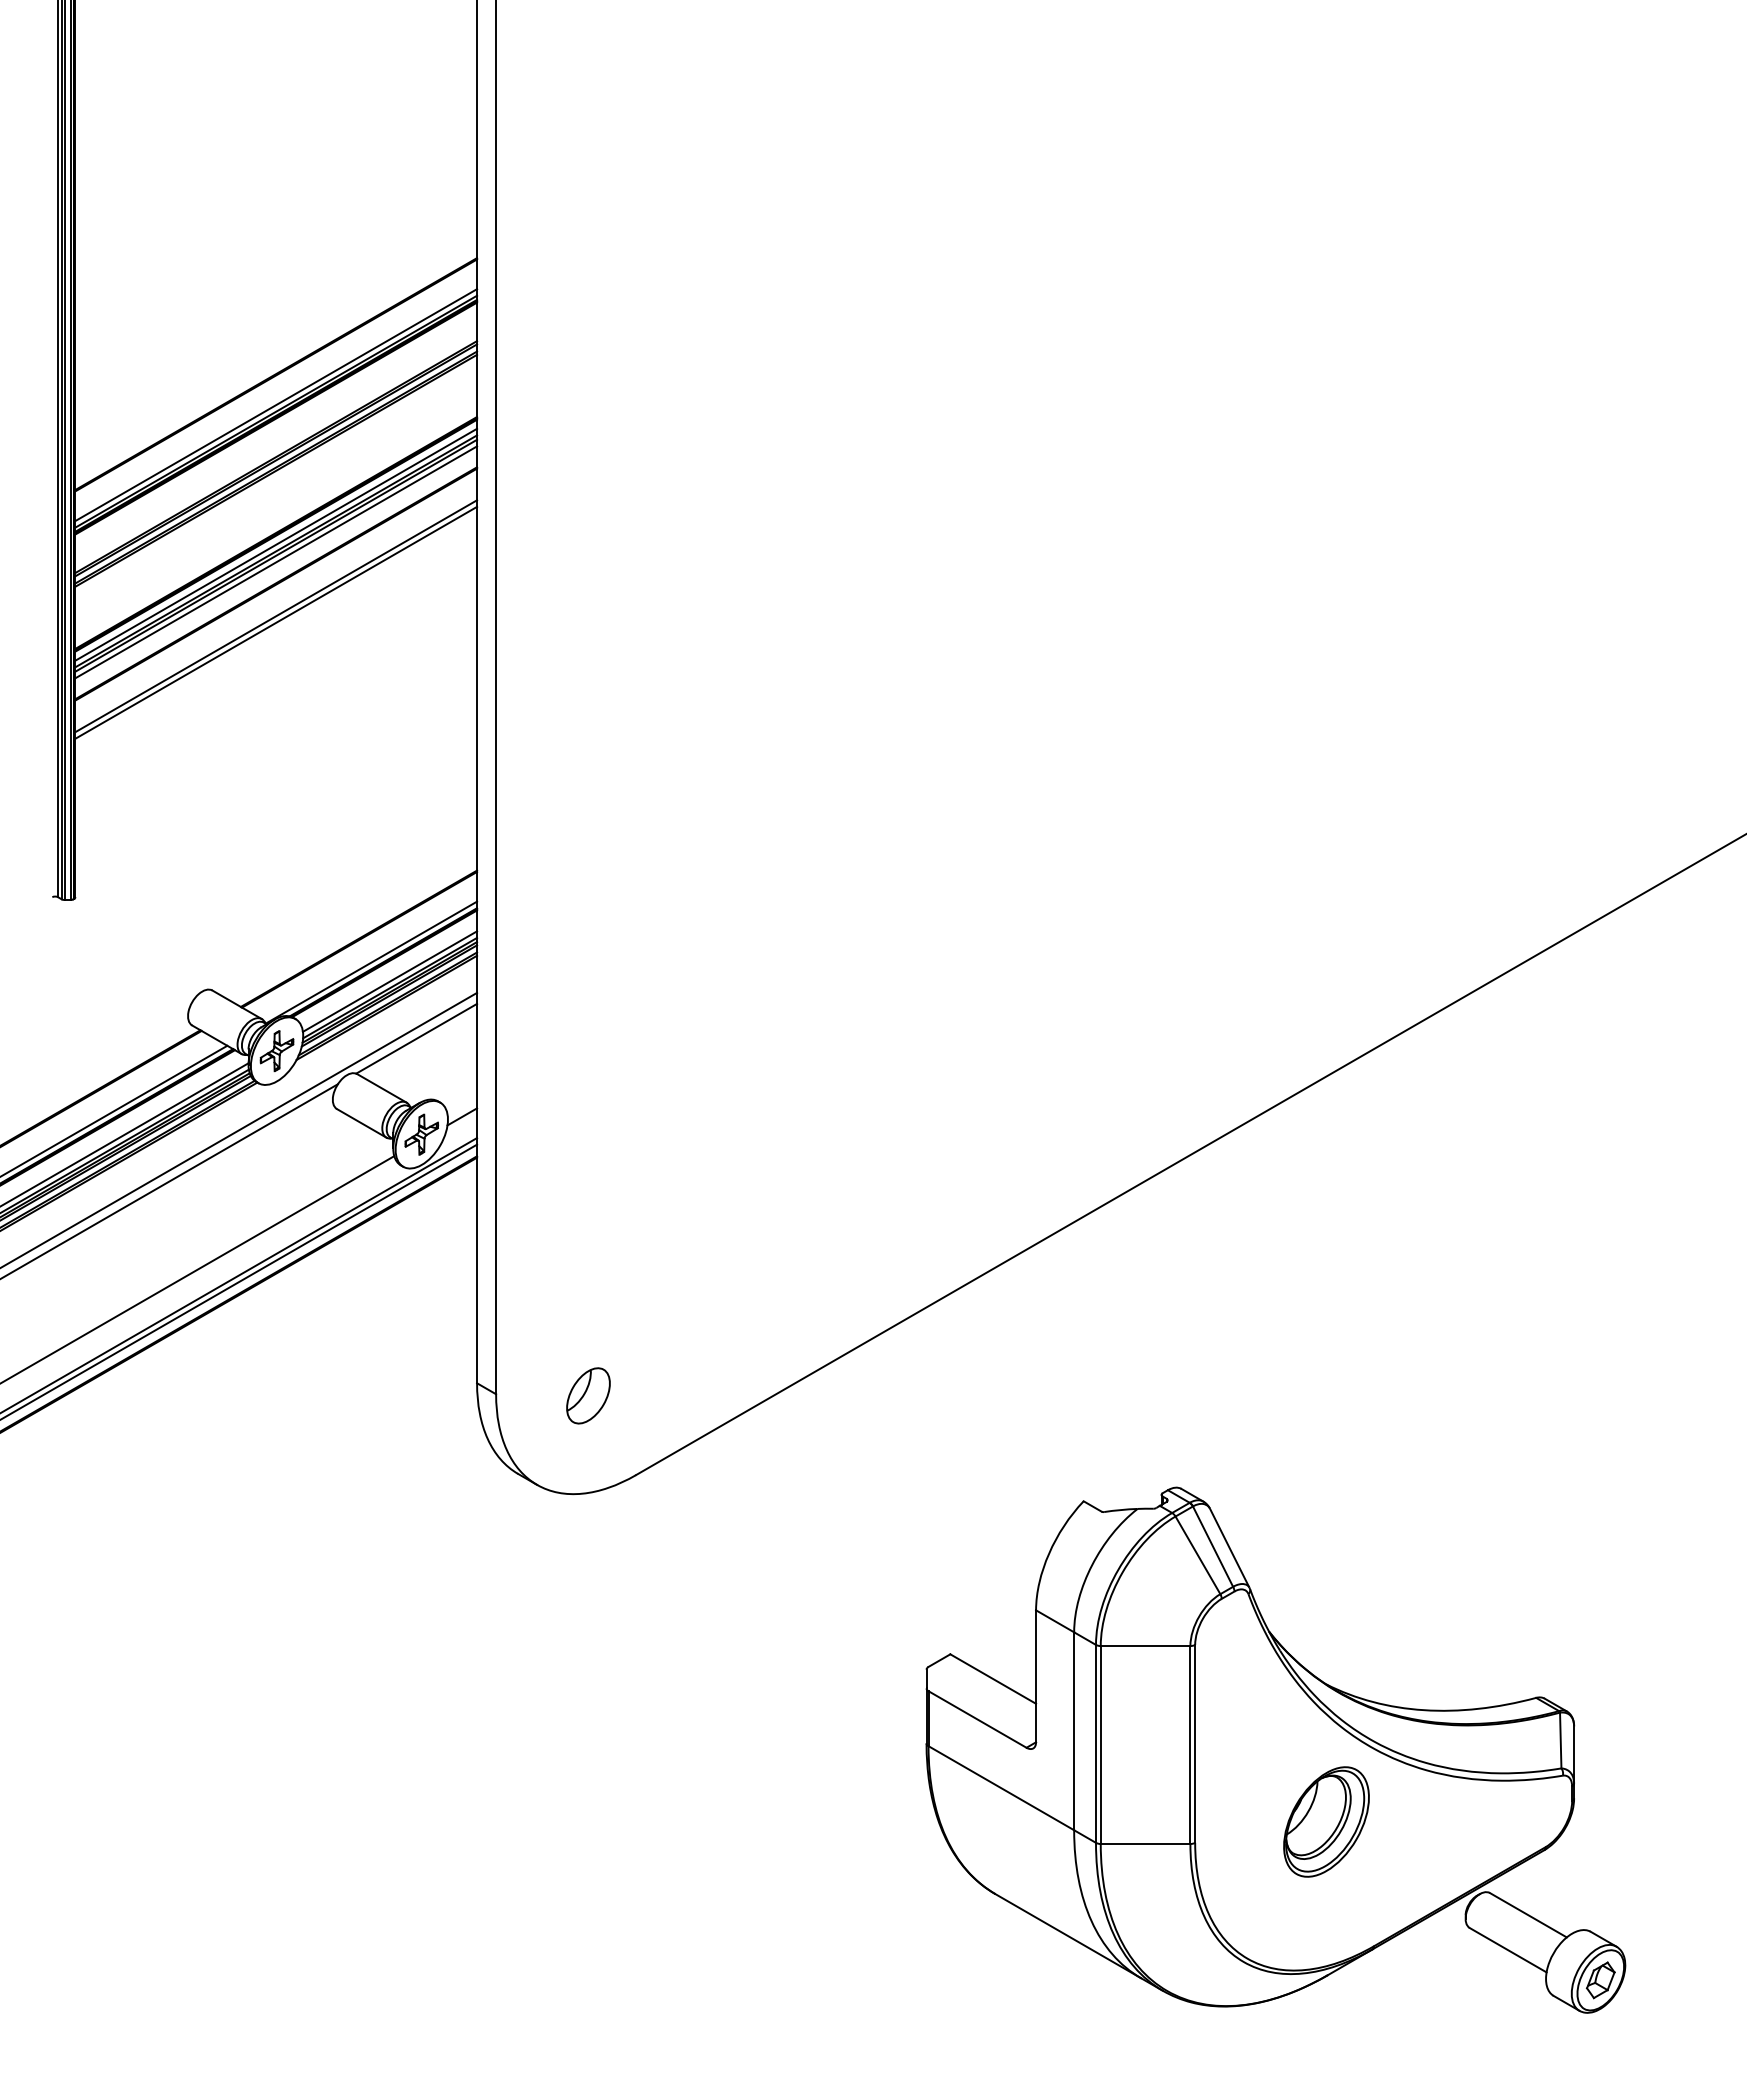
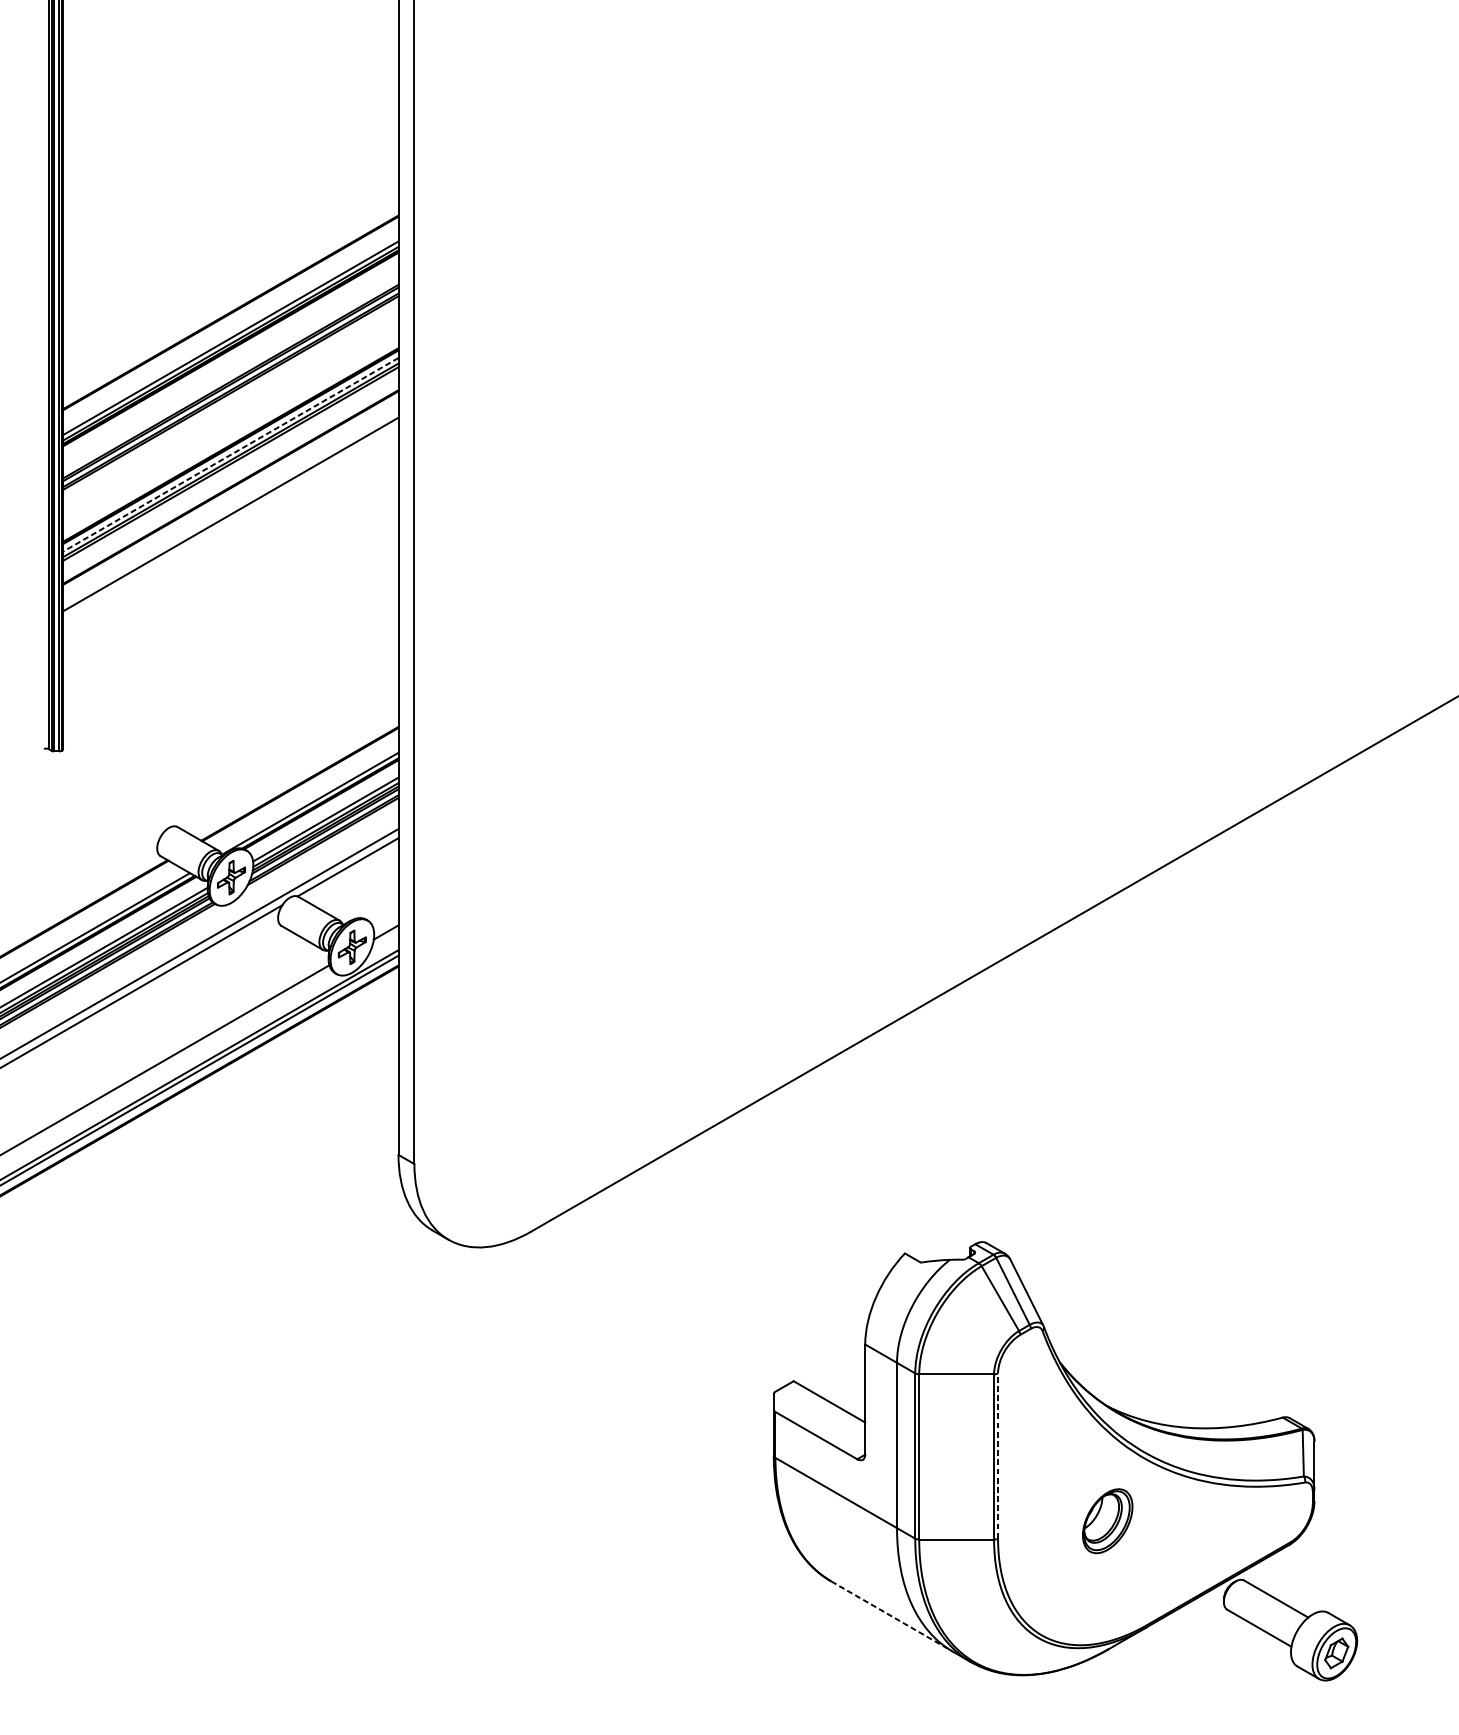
line: (276, 544) -> (231, 454), solid -> dashed
line: (276, 562) -> (231, 469), removed
line: (276, 622) -> (231, 519), removed
part: (588, 1395) -> (491, 1165), removed
line: (1195, 1743) -> (998, 1455), solid -> dashed
part: (1326, 1821) -> (1107, 1520), size x0.7
line: (1068, 1936) -> (892, 1616), solid -> dashed

